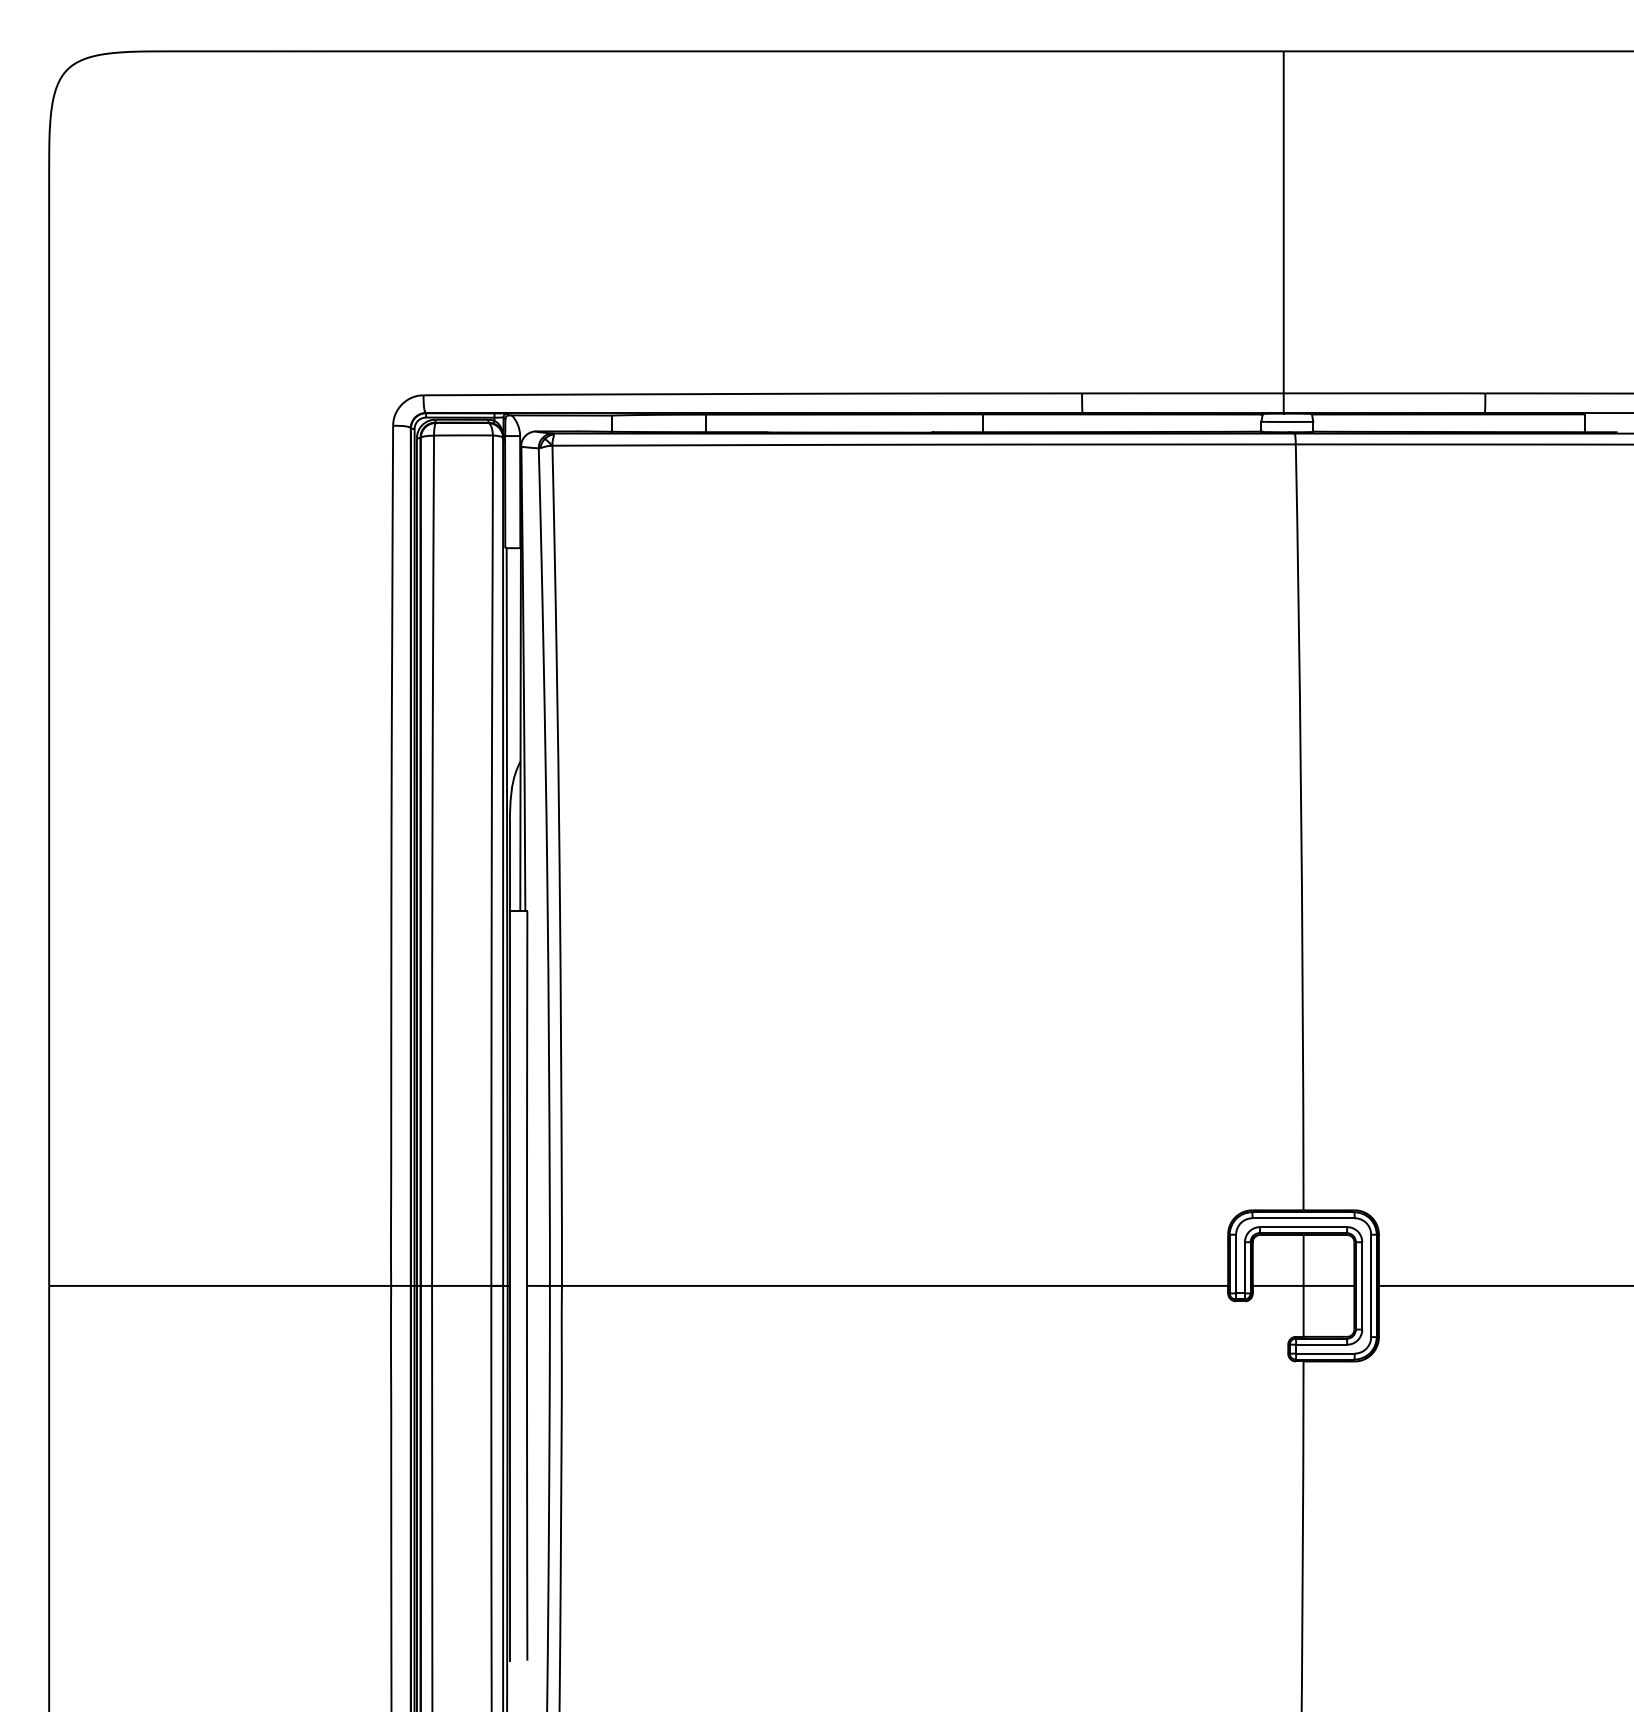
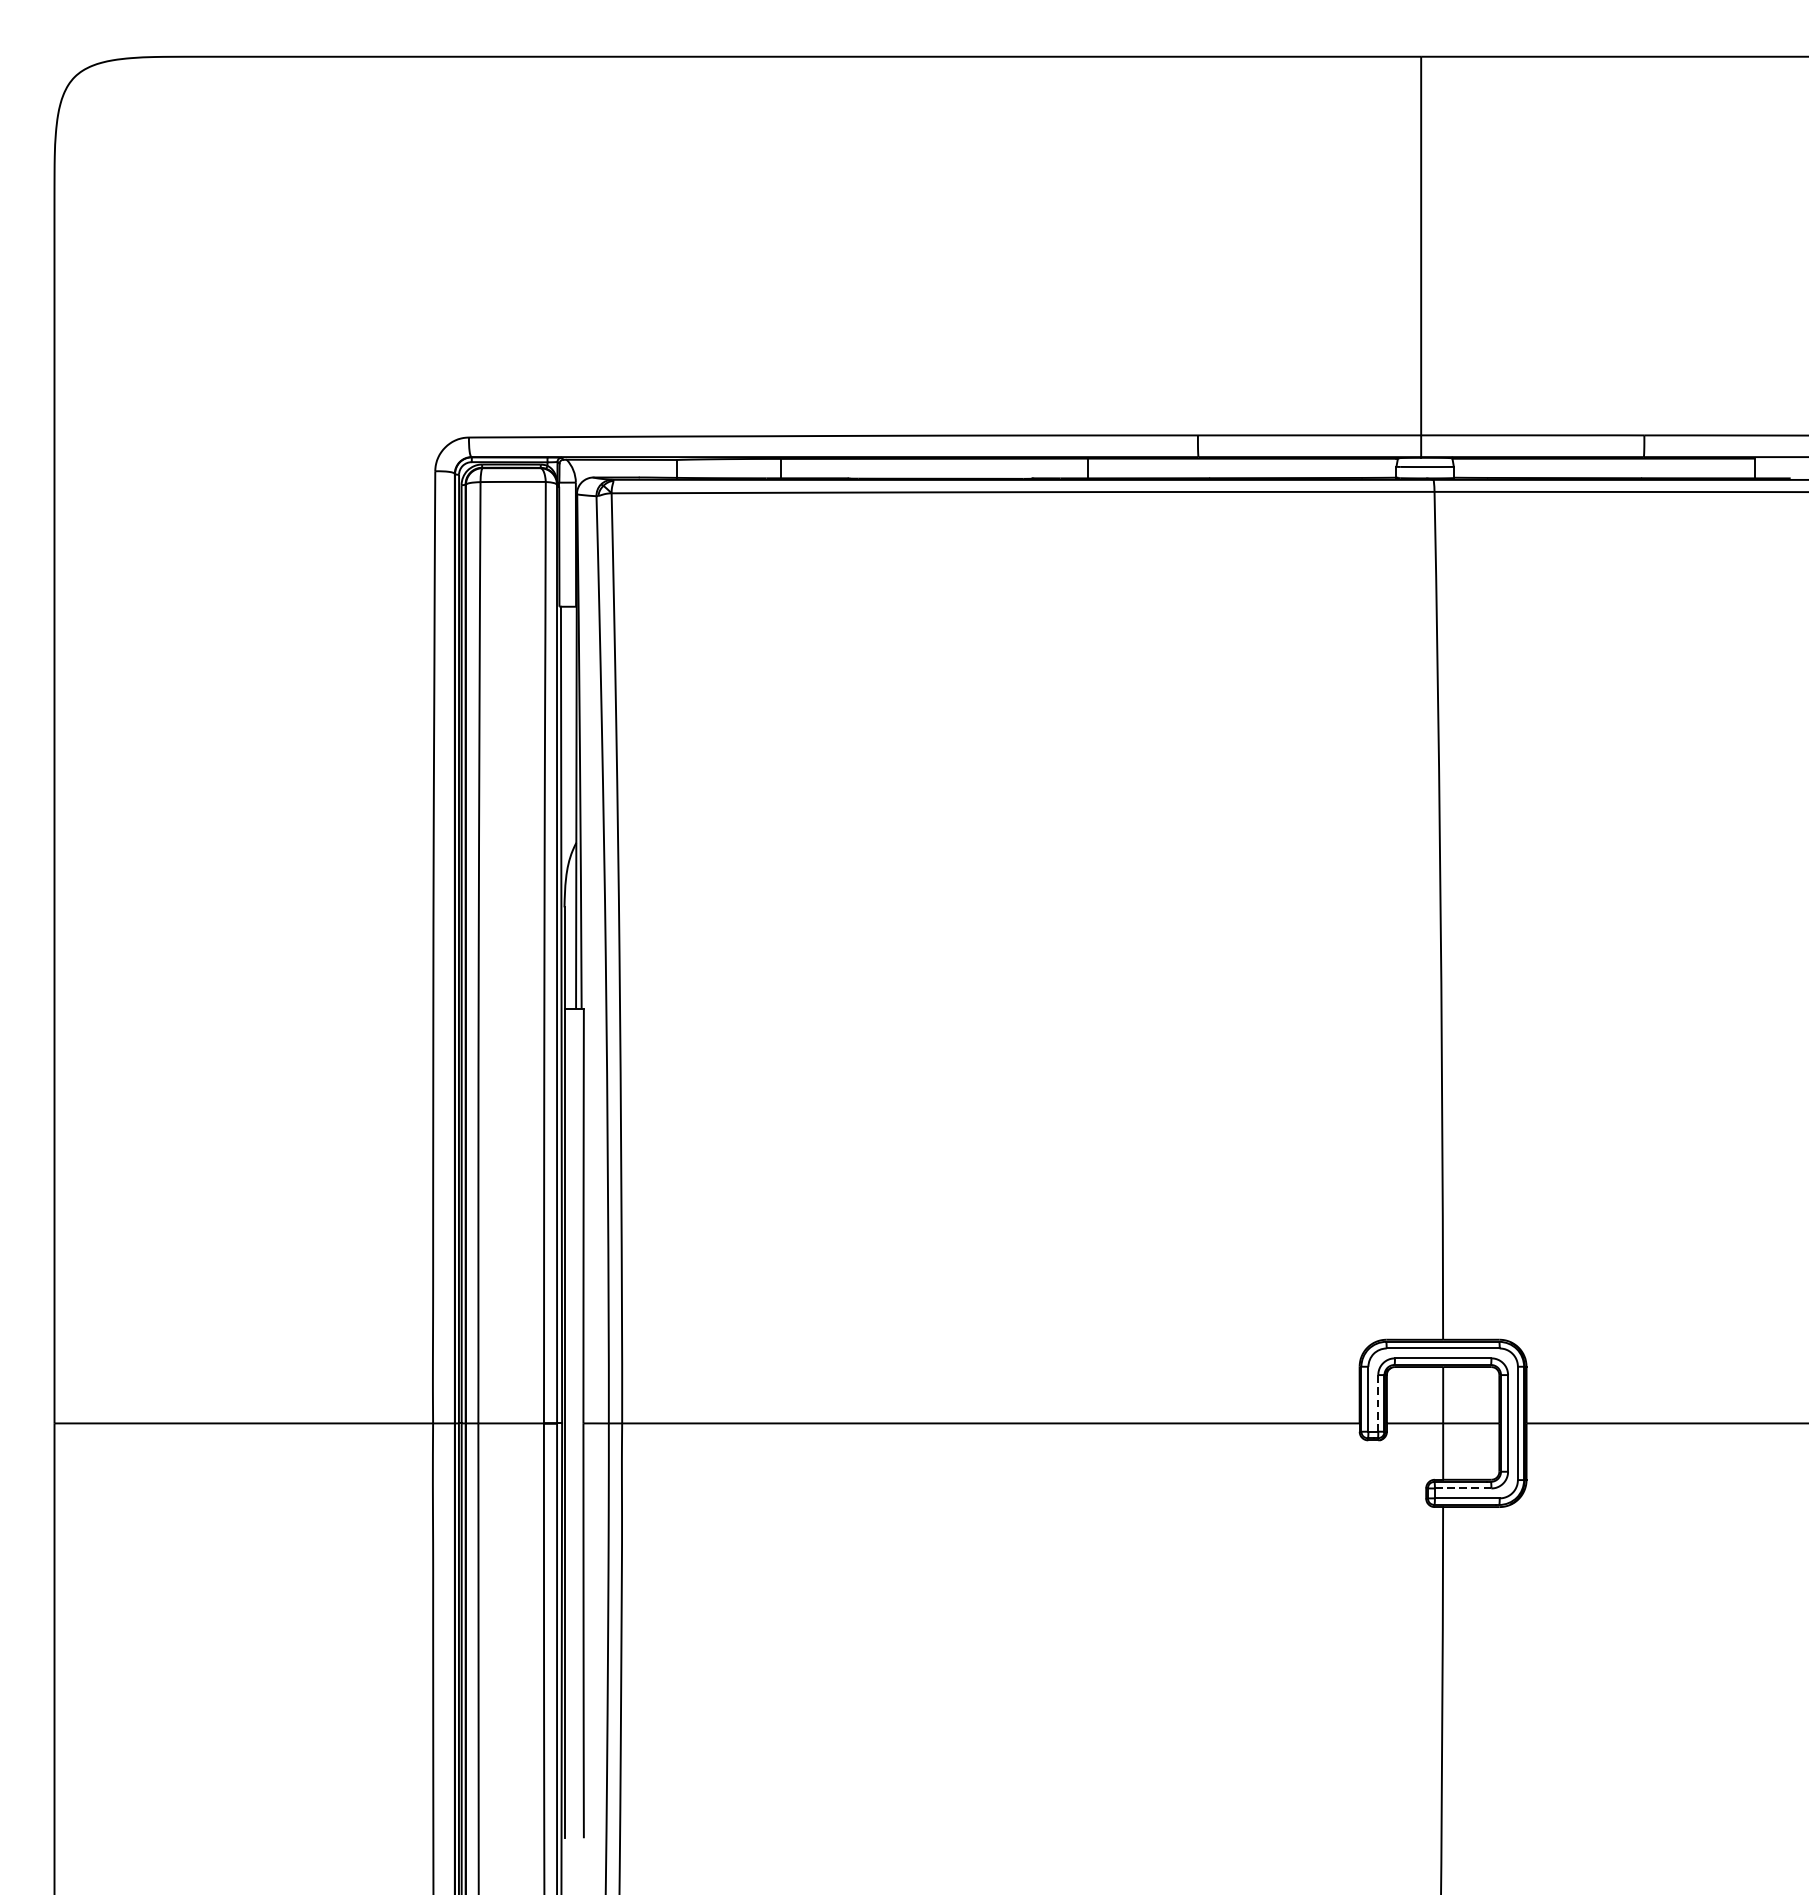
line: (1244, 1267) -> (1377, 1403), solid -> dashed
line: (1321, 1344) -> (1462, 1488), solid -> dashed

